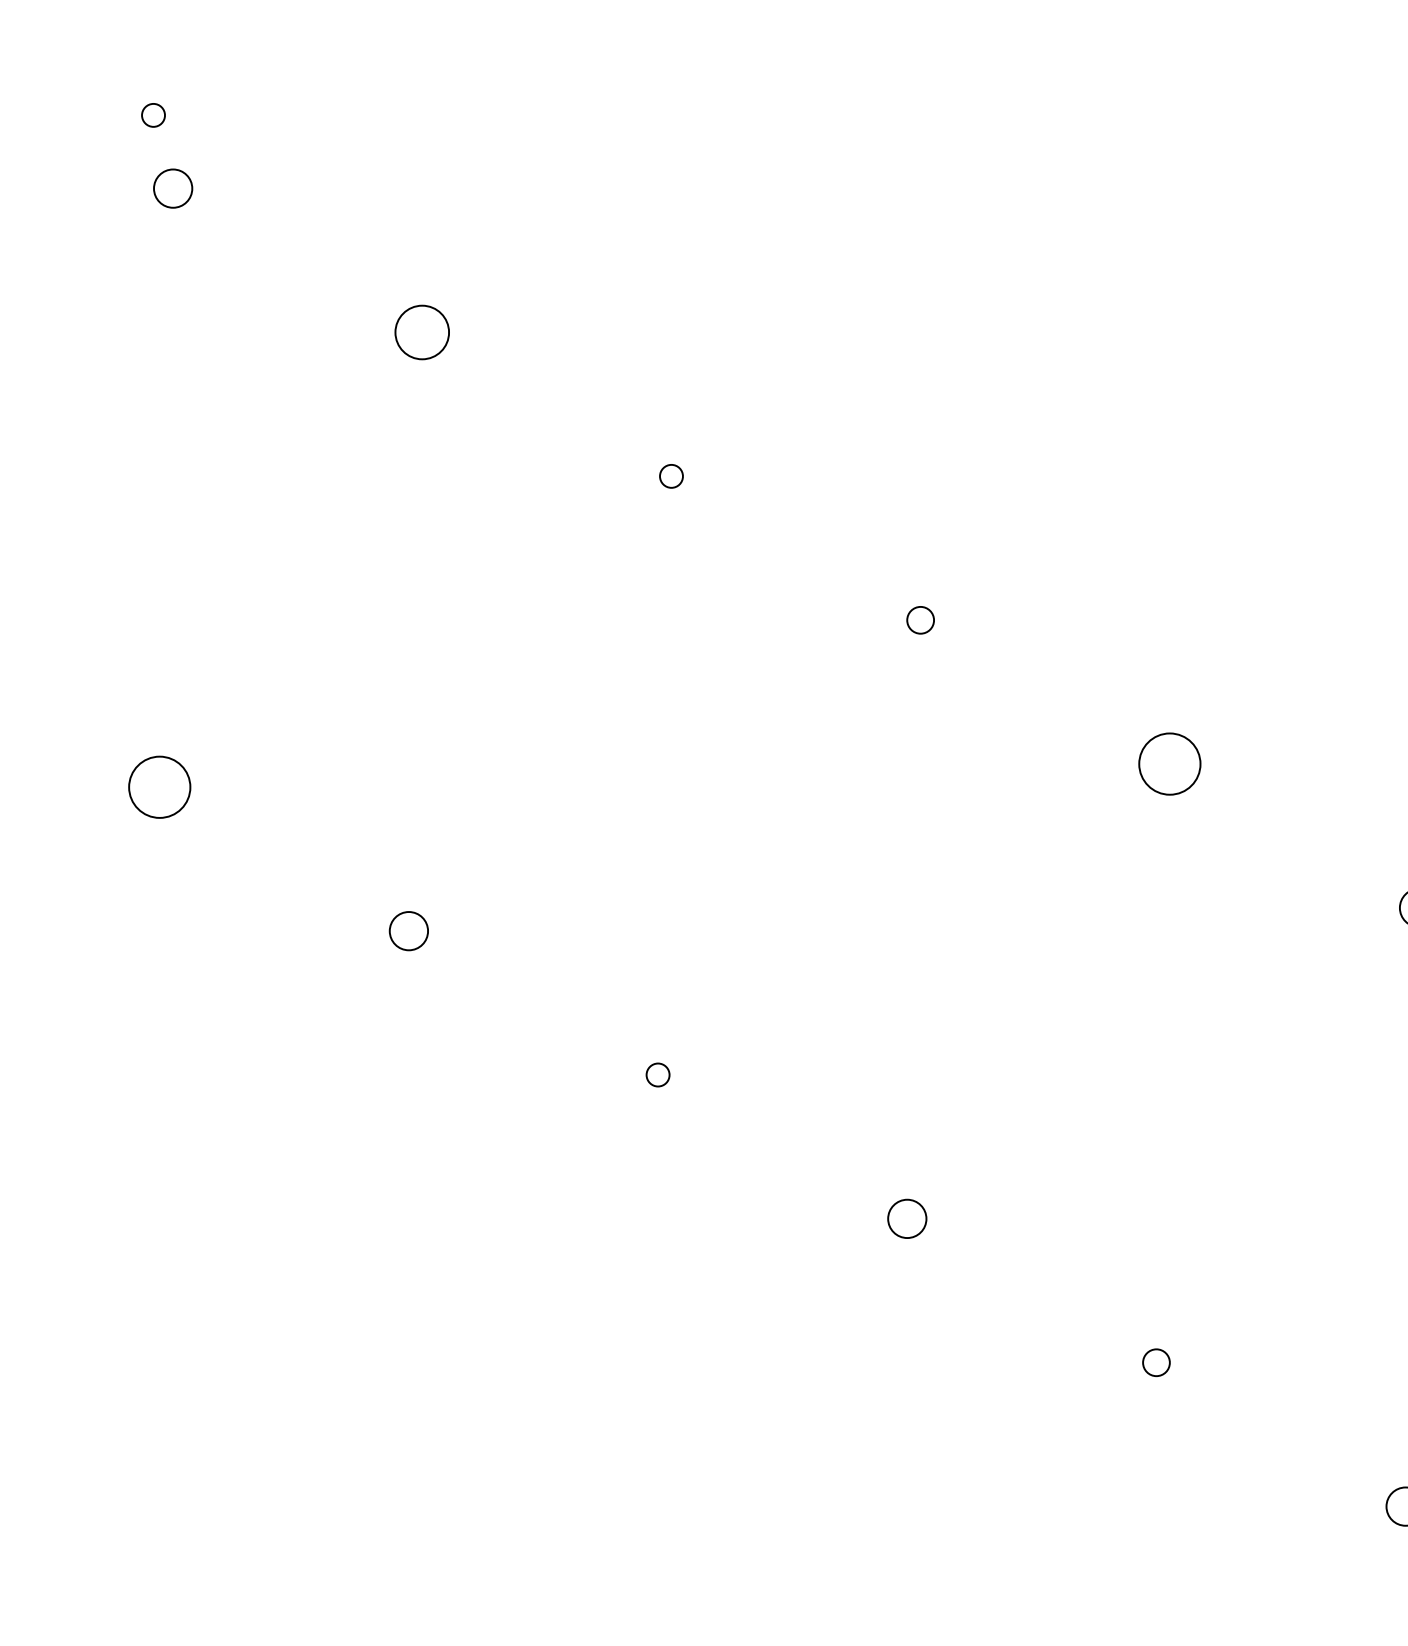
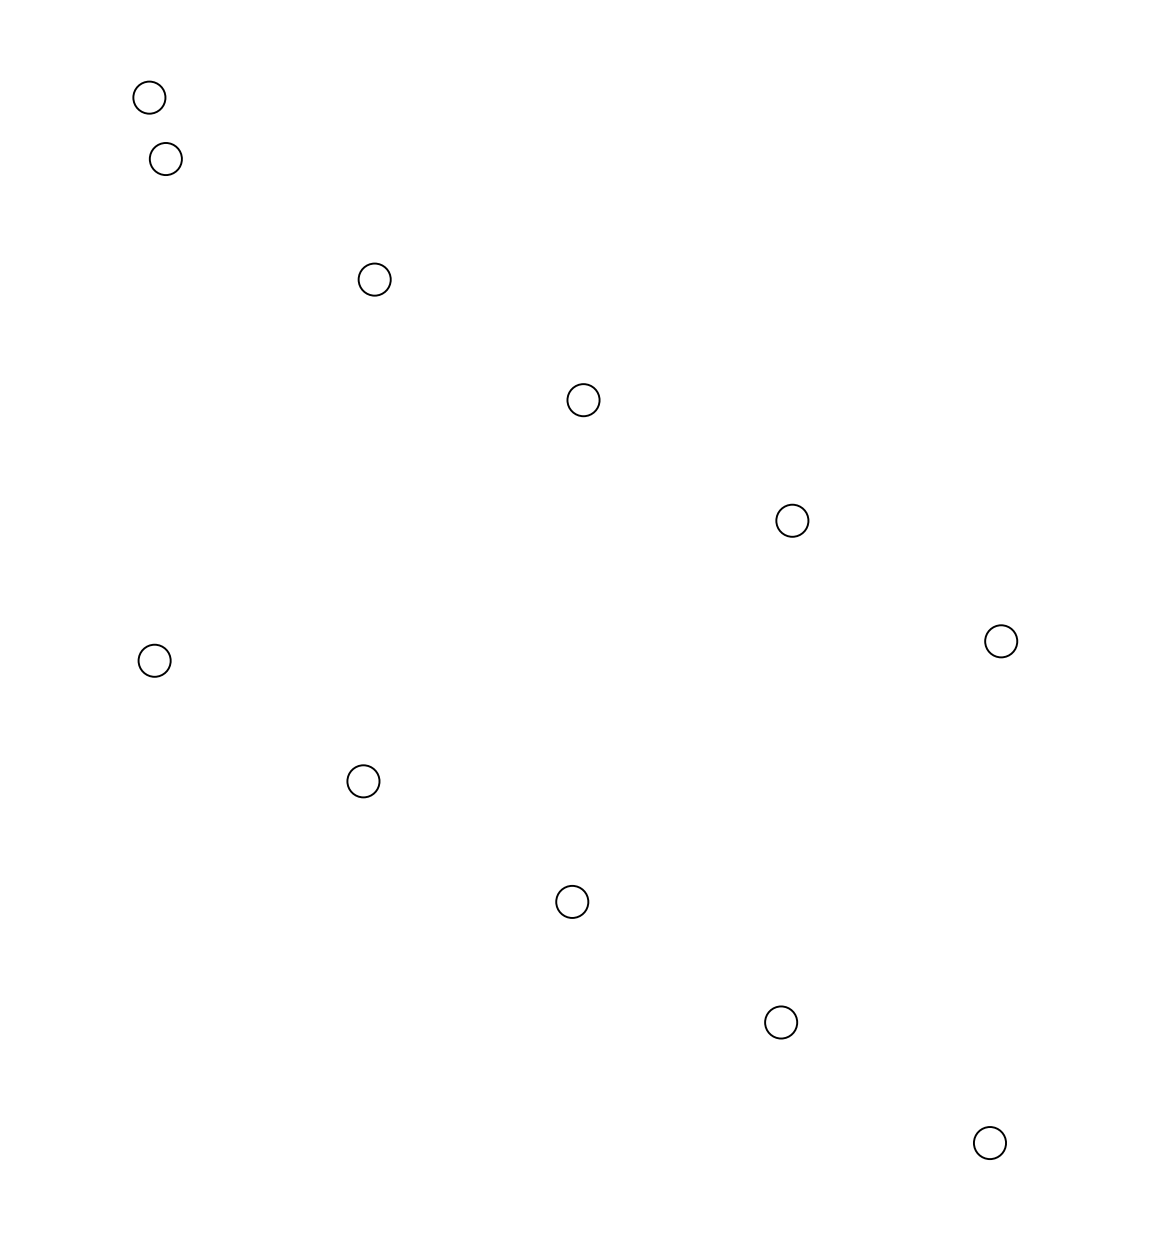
circle: (153, 115) -> (149, 97), size x1.67
circle: (422, 332) -> (374, 279), size x0.71
circle: (671, 476) -> (583, 400), size x1.67
circle: (920, 620) -> (792, 520), size x1.43
circle: (1169, 763) -> (1000, 640), size x0.62
circle: (159, 787) -> (154, 660), size x0.62
circle: (657, 1074) -> (571, 901), size x1.67
circle: (1156, 1362) -> (989, 1142), size x1.43

